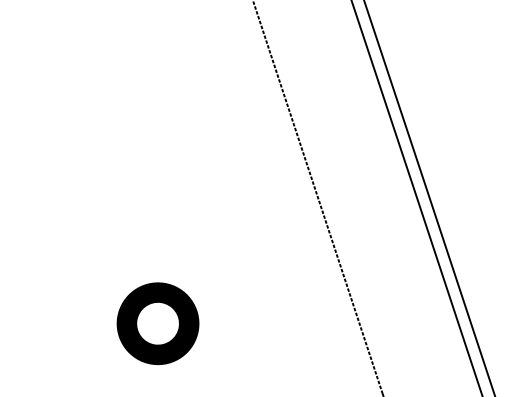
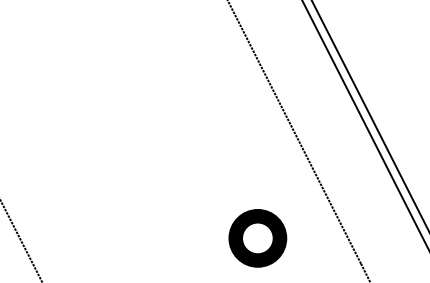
part: (157, 323) -> (257, 238), moved

